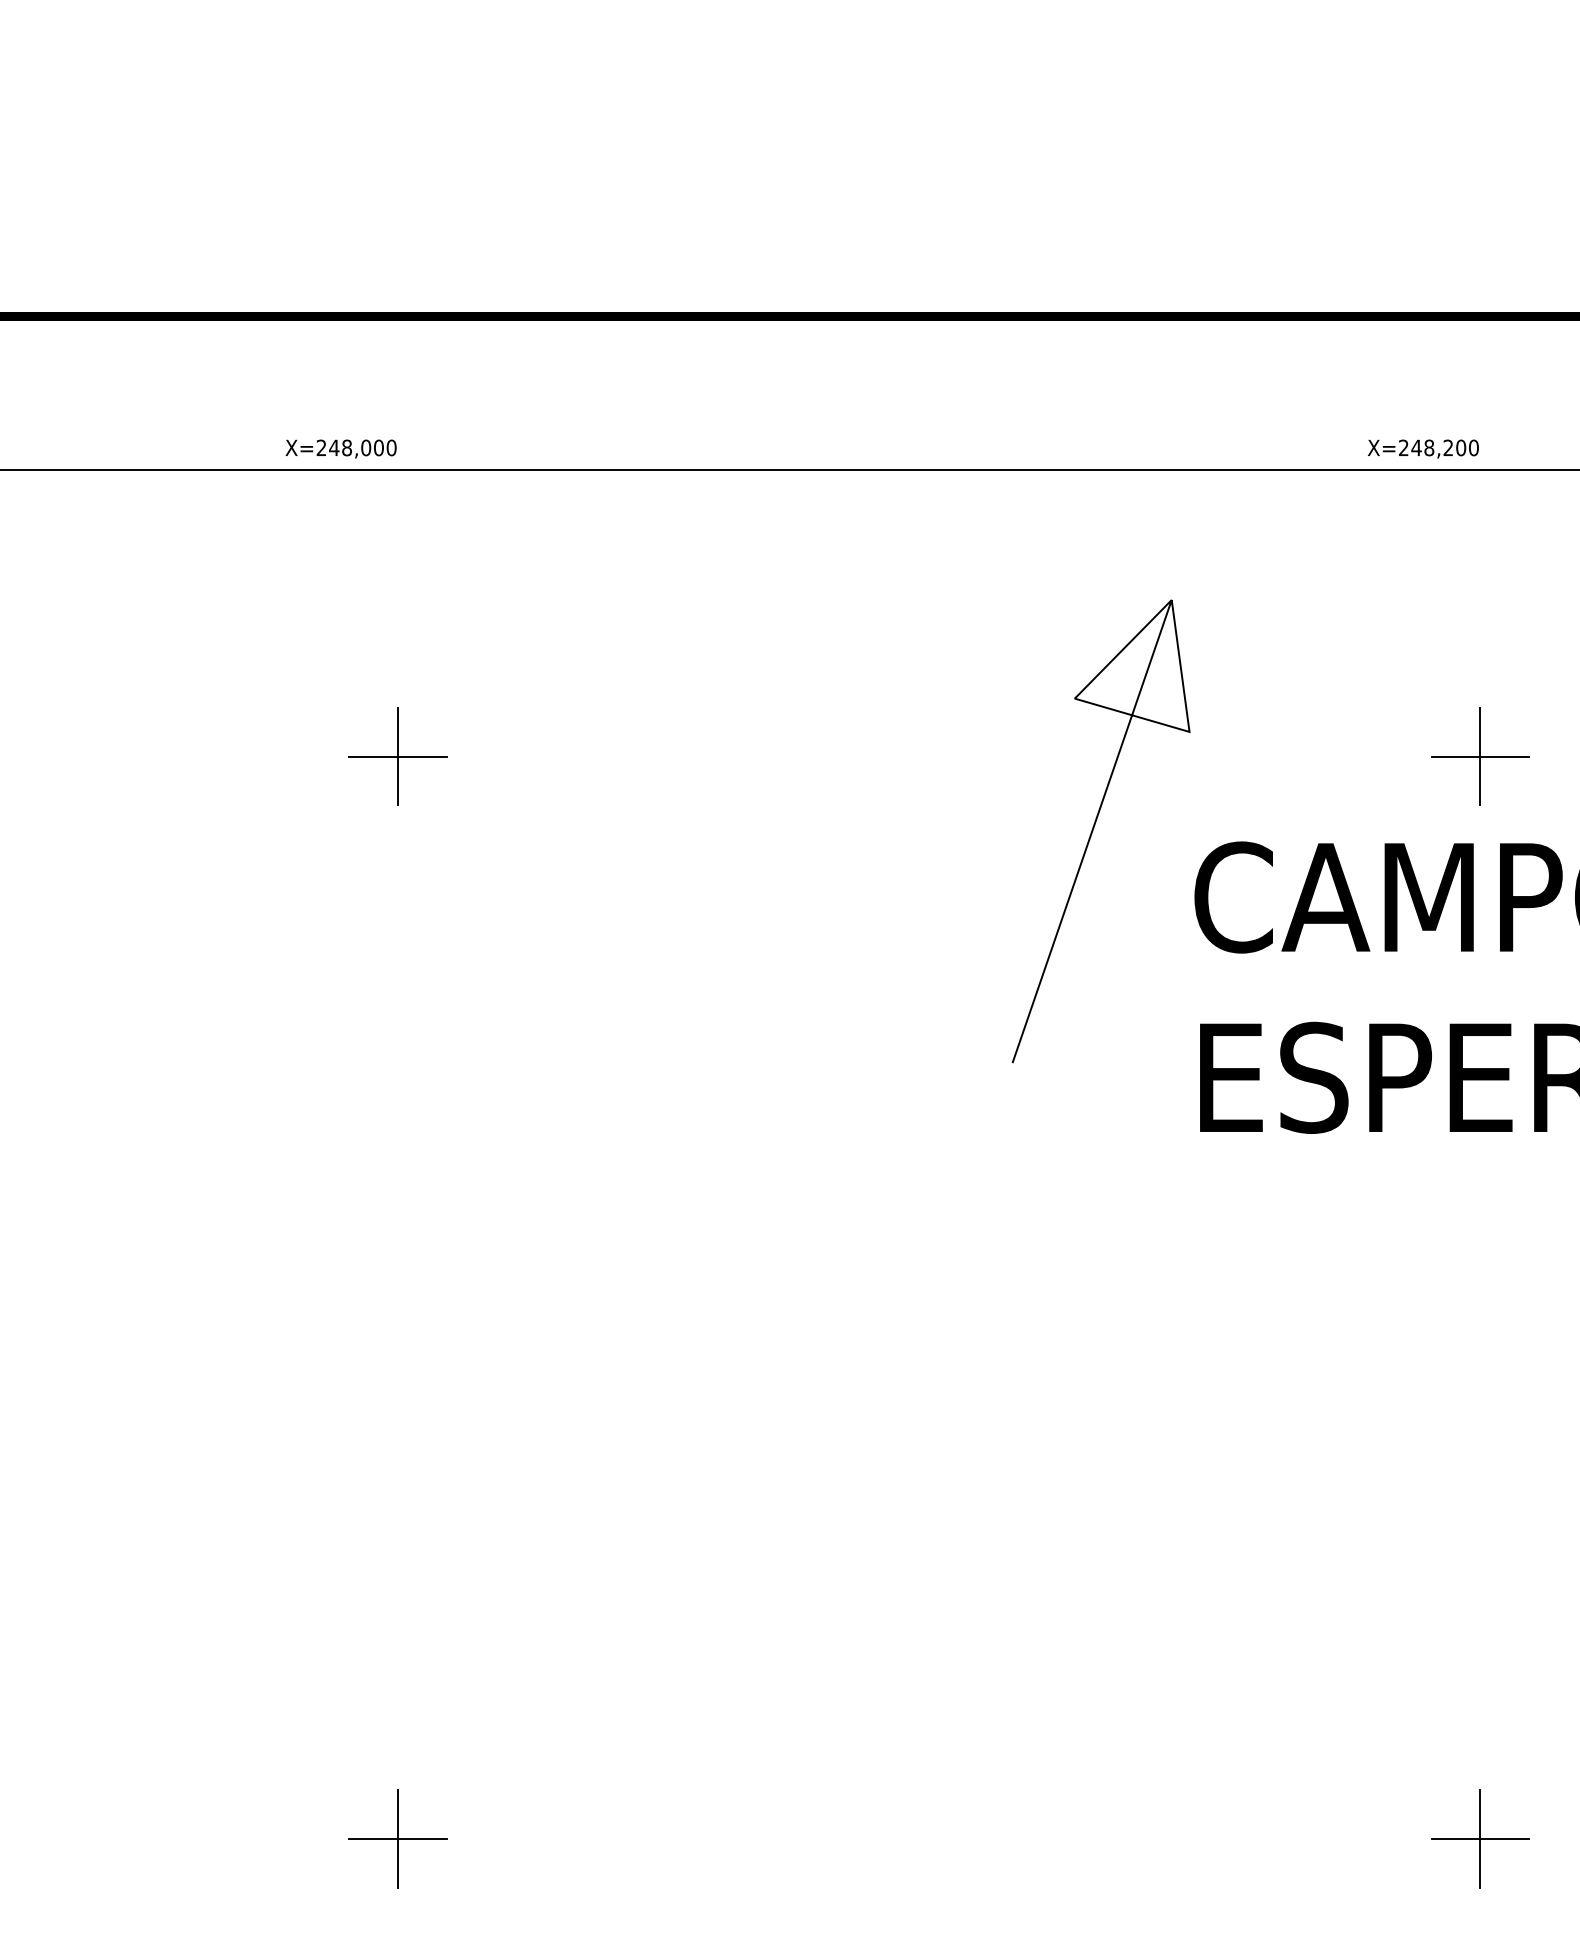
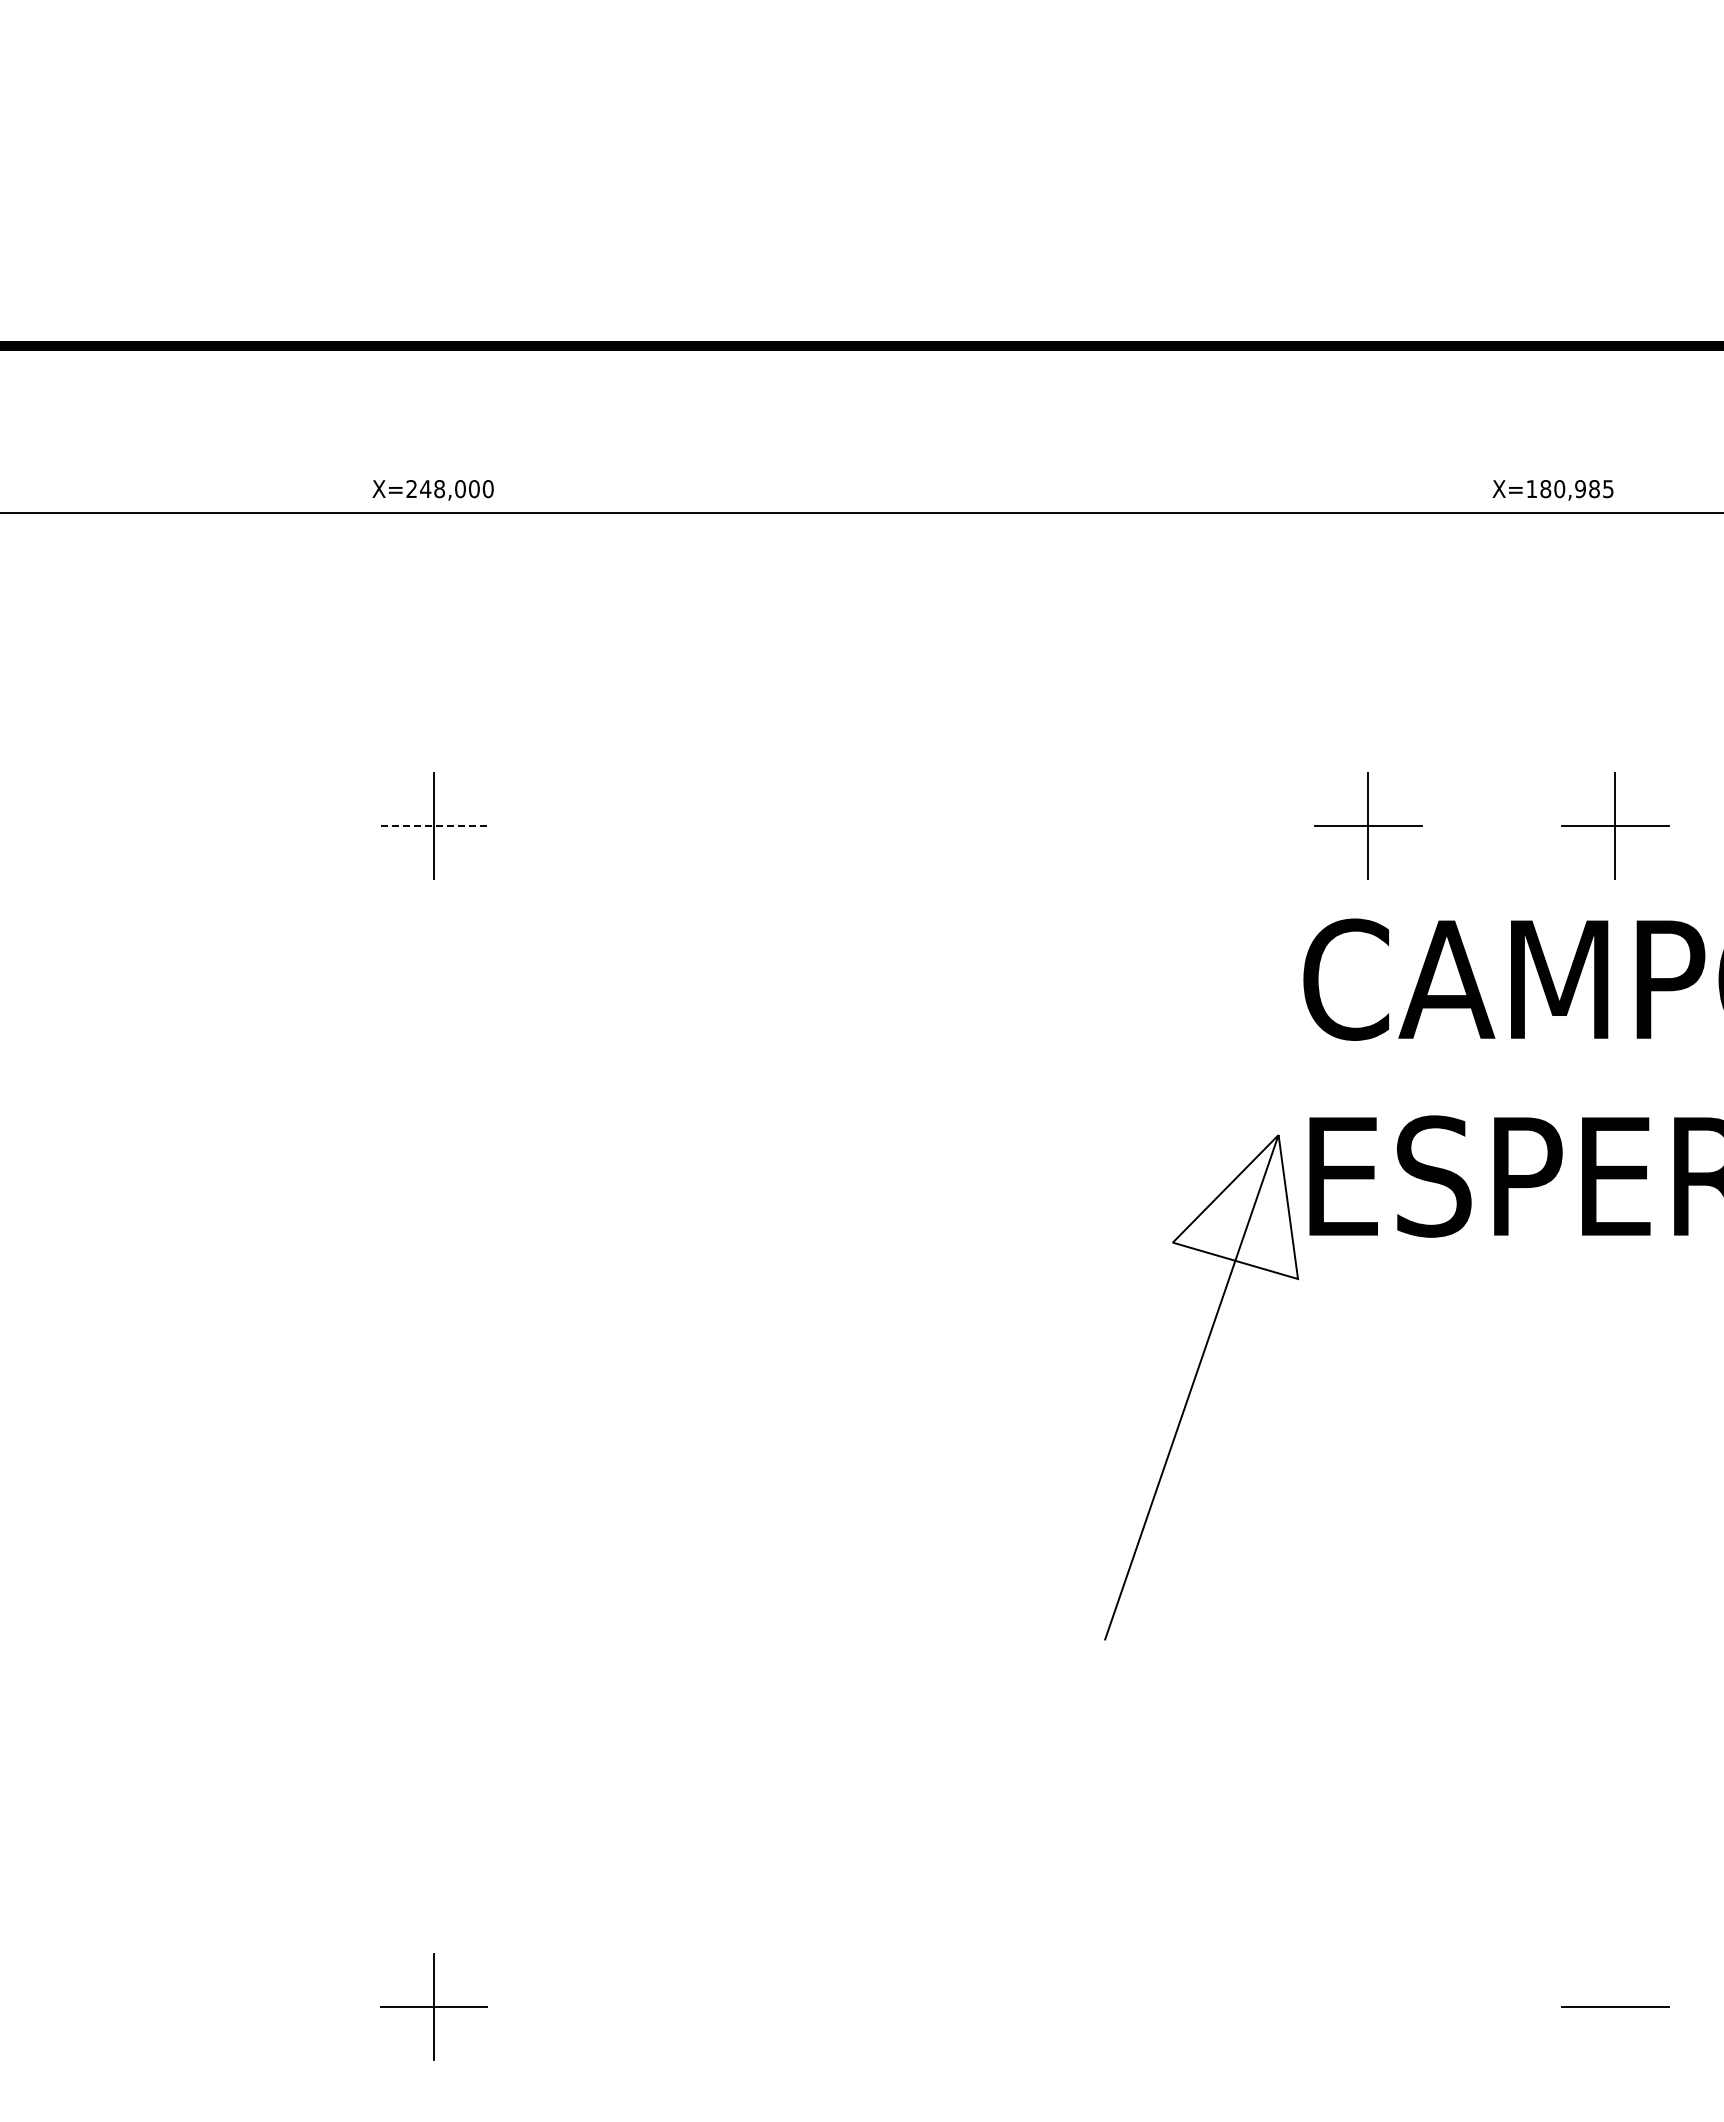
text: (1438, 448) -> (1569, 489), X=248,200 -> X=180,985
text: (340, 449) -> (432, 490), moved
part: (1254, 756) -> (1368, 825), added
line: (398, 757) -> (434, 826), solid -> dashed
line: (1094, 827) -> (1194, 1383), moved
line: (1480, 1838) -> (1615, 2006), removed

